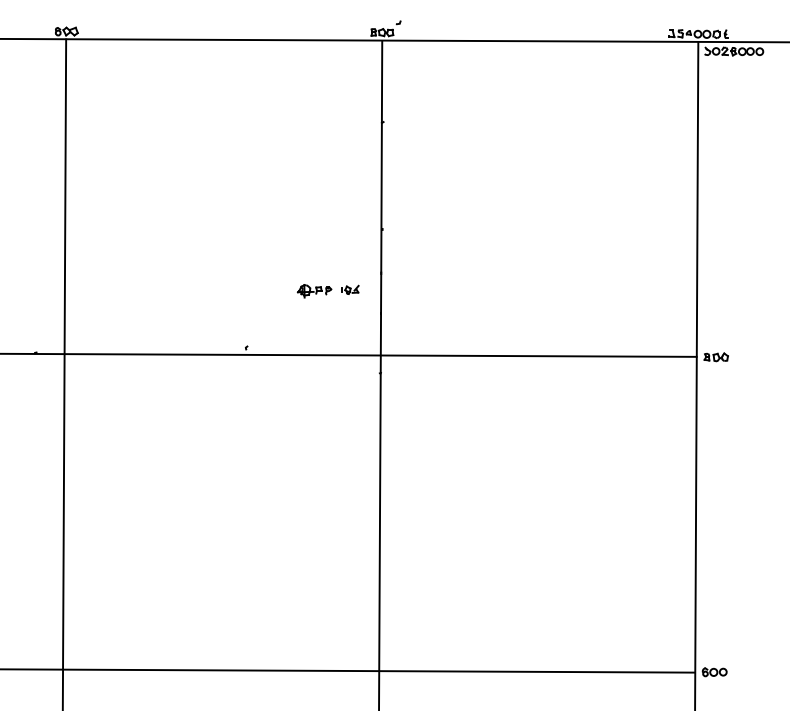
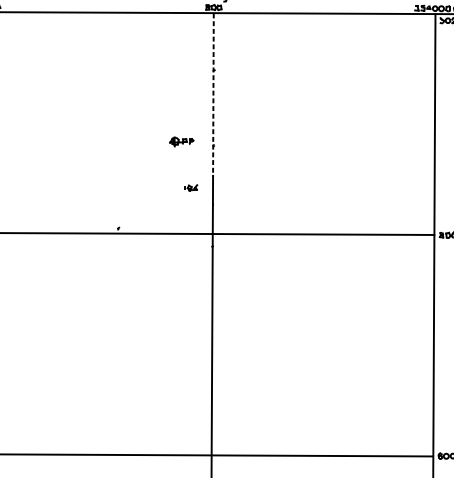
line: (381, 158) -> (213, 95), solid -> dashed
part: (314, 291) -> (181, 142), moved

